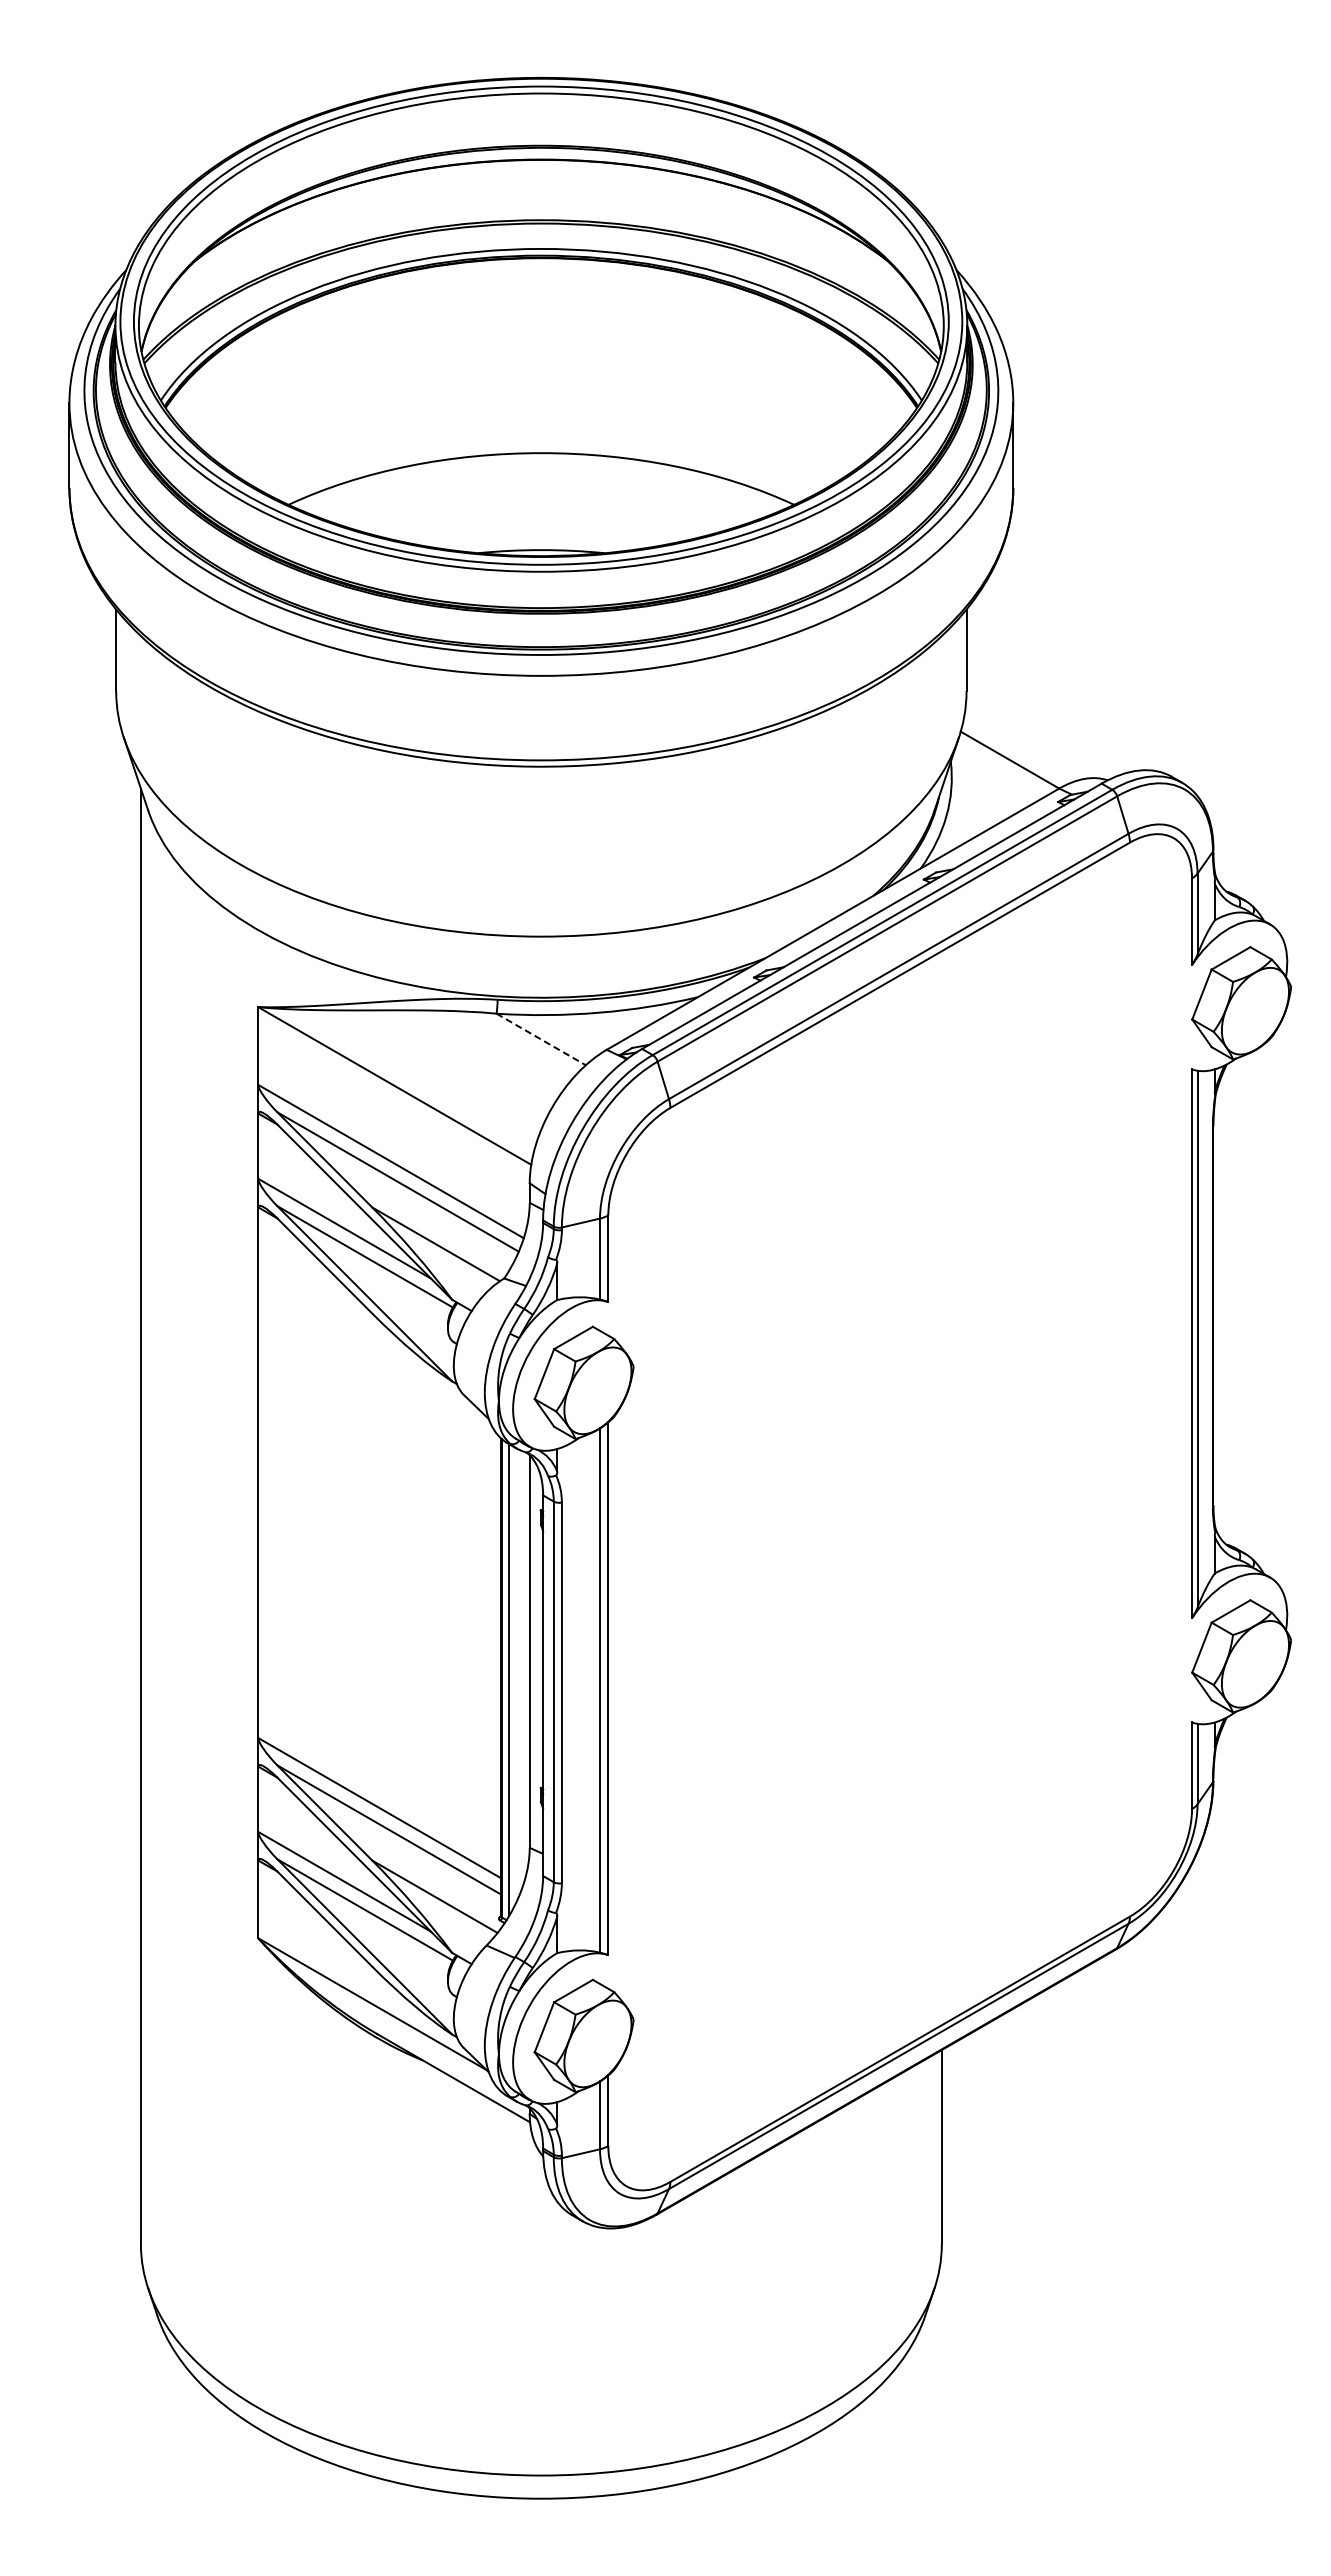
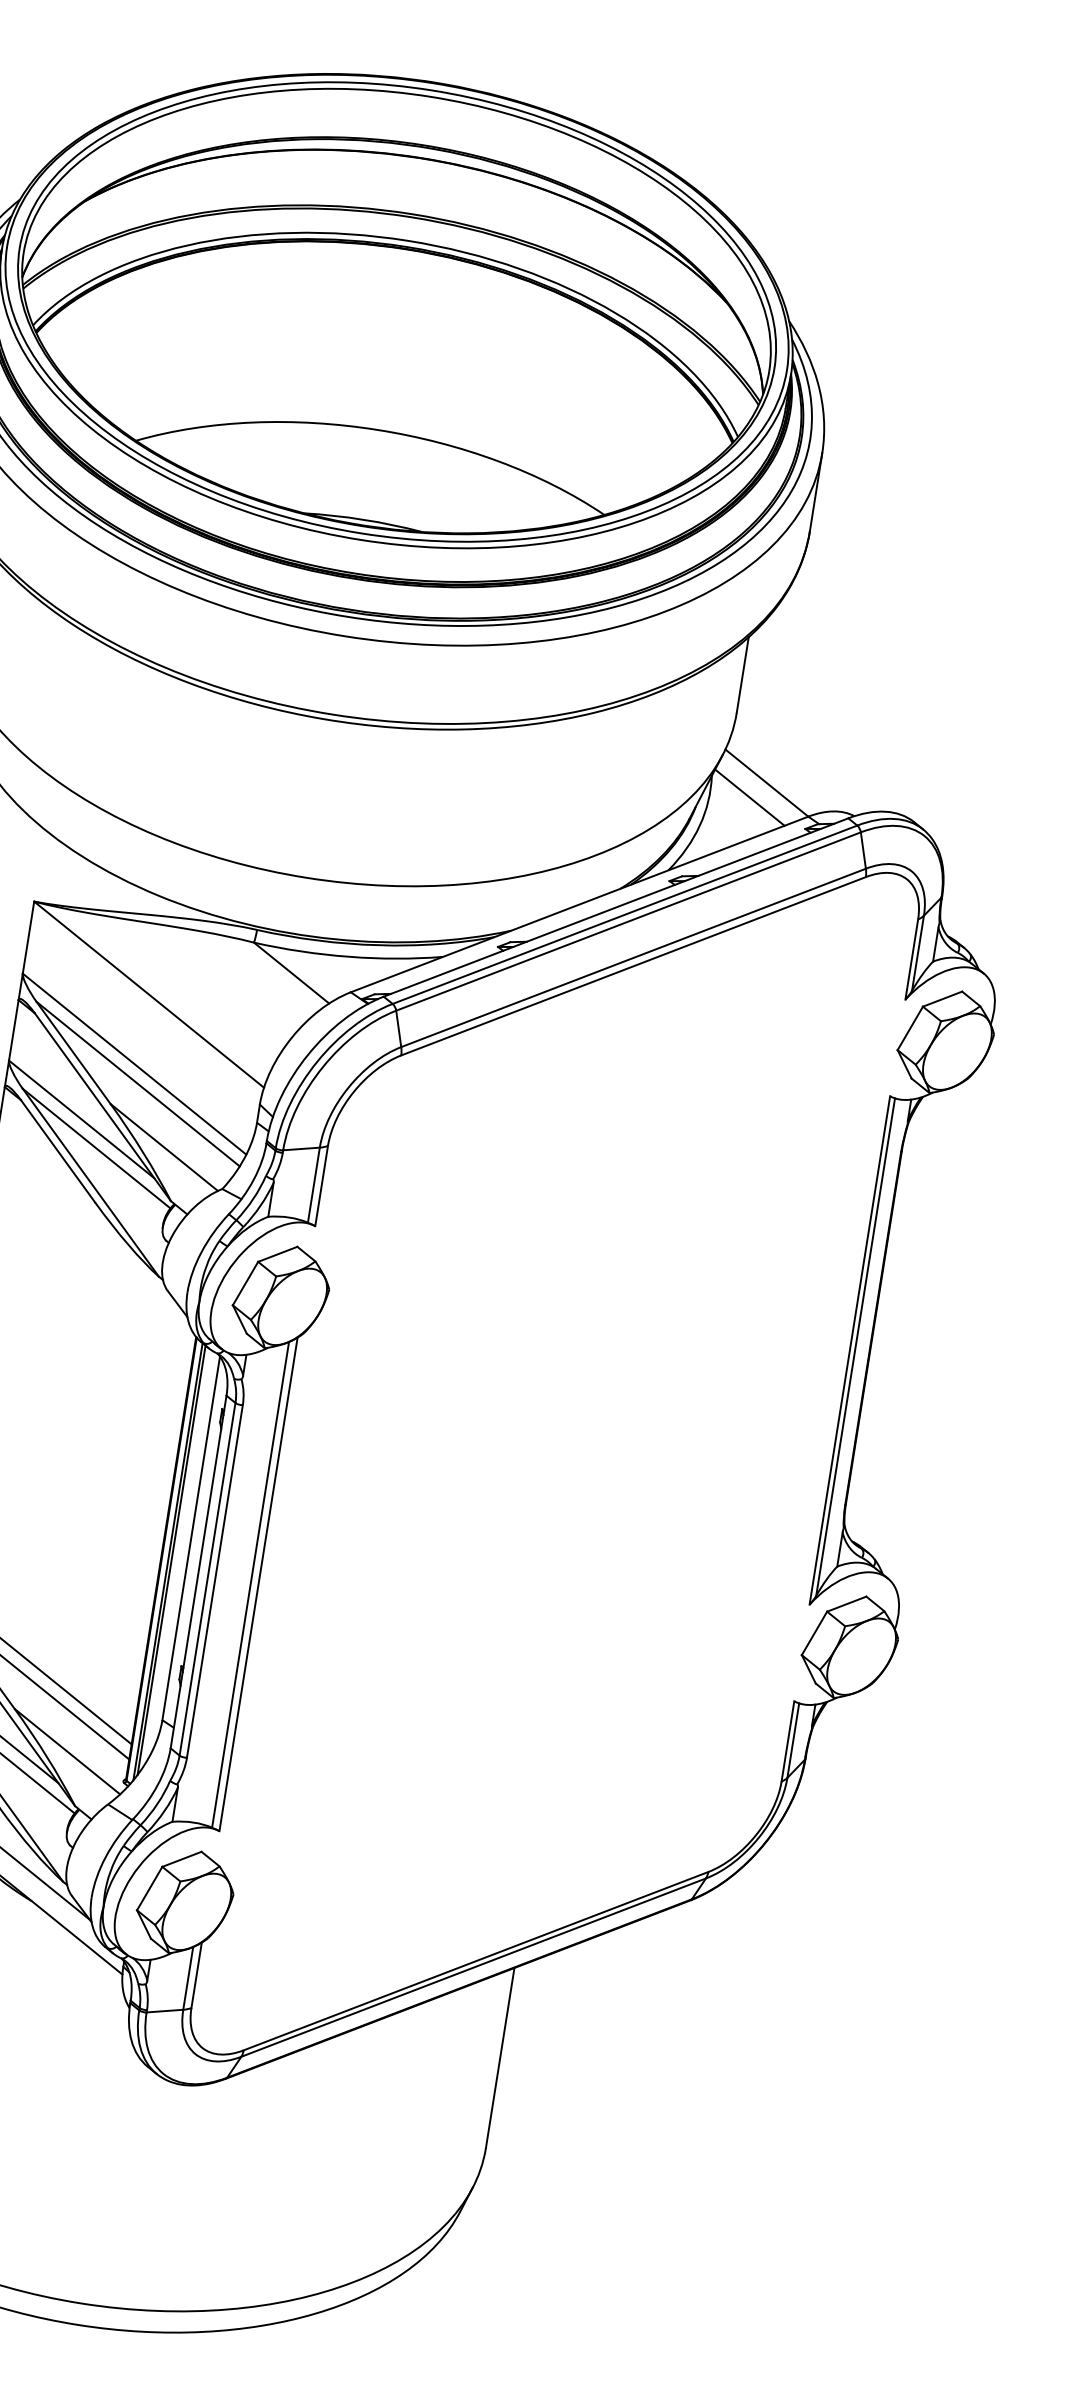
line: (994, 778) -> (749, 797), added
line: (541, 1039) -> (291, 973), dashed -> solid
line: (512, 1677) -> (171, 1559), added

